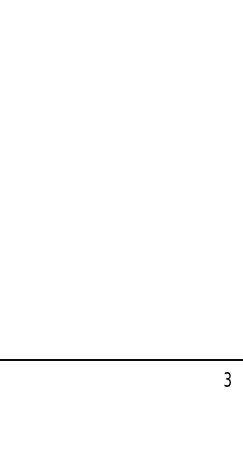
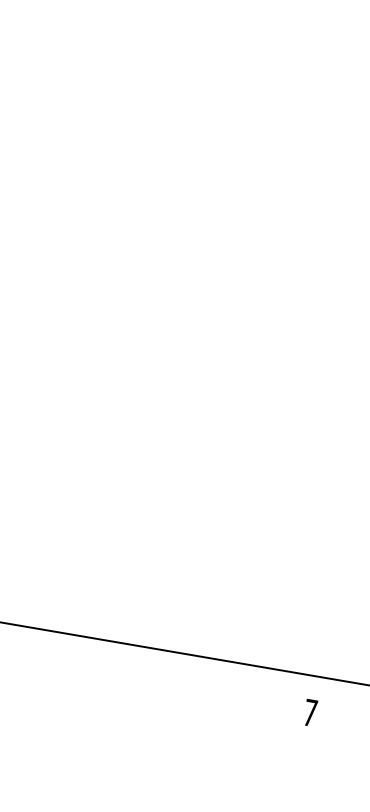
text: (227, 379) -> (309, 712), 3 -> 7

